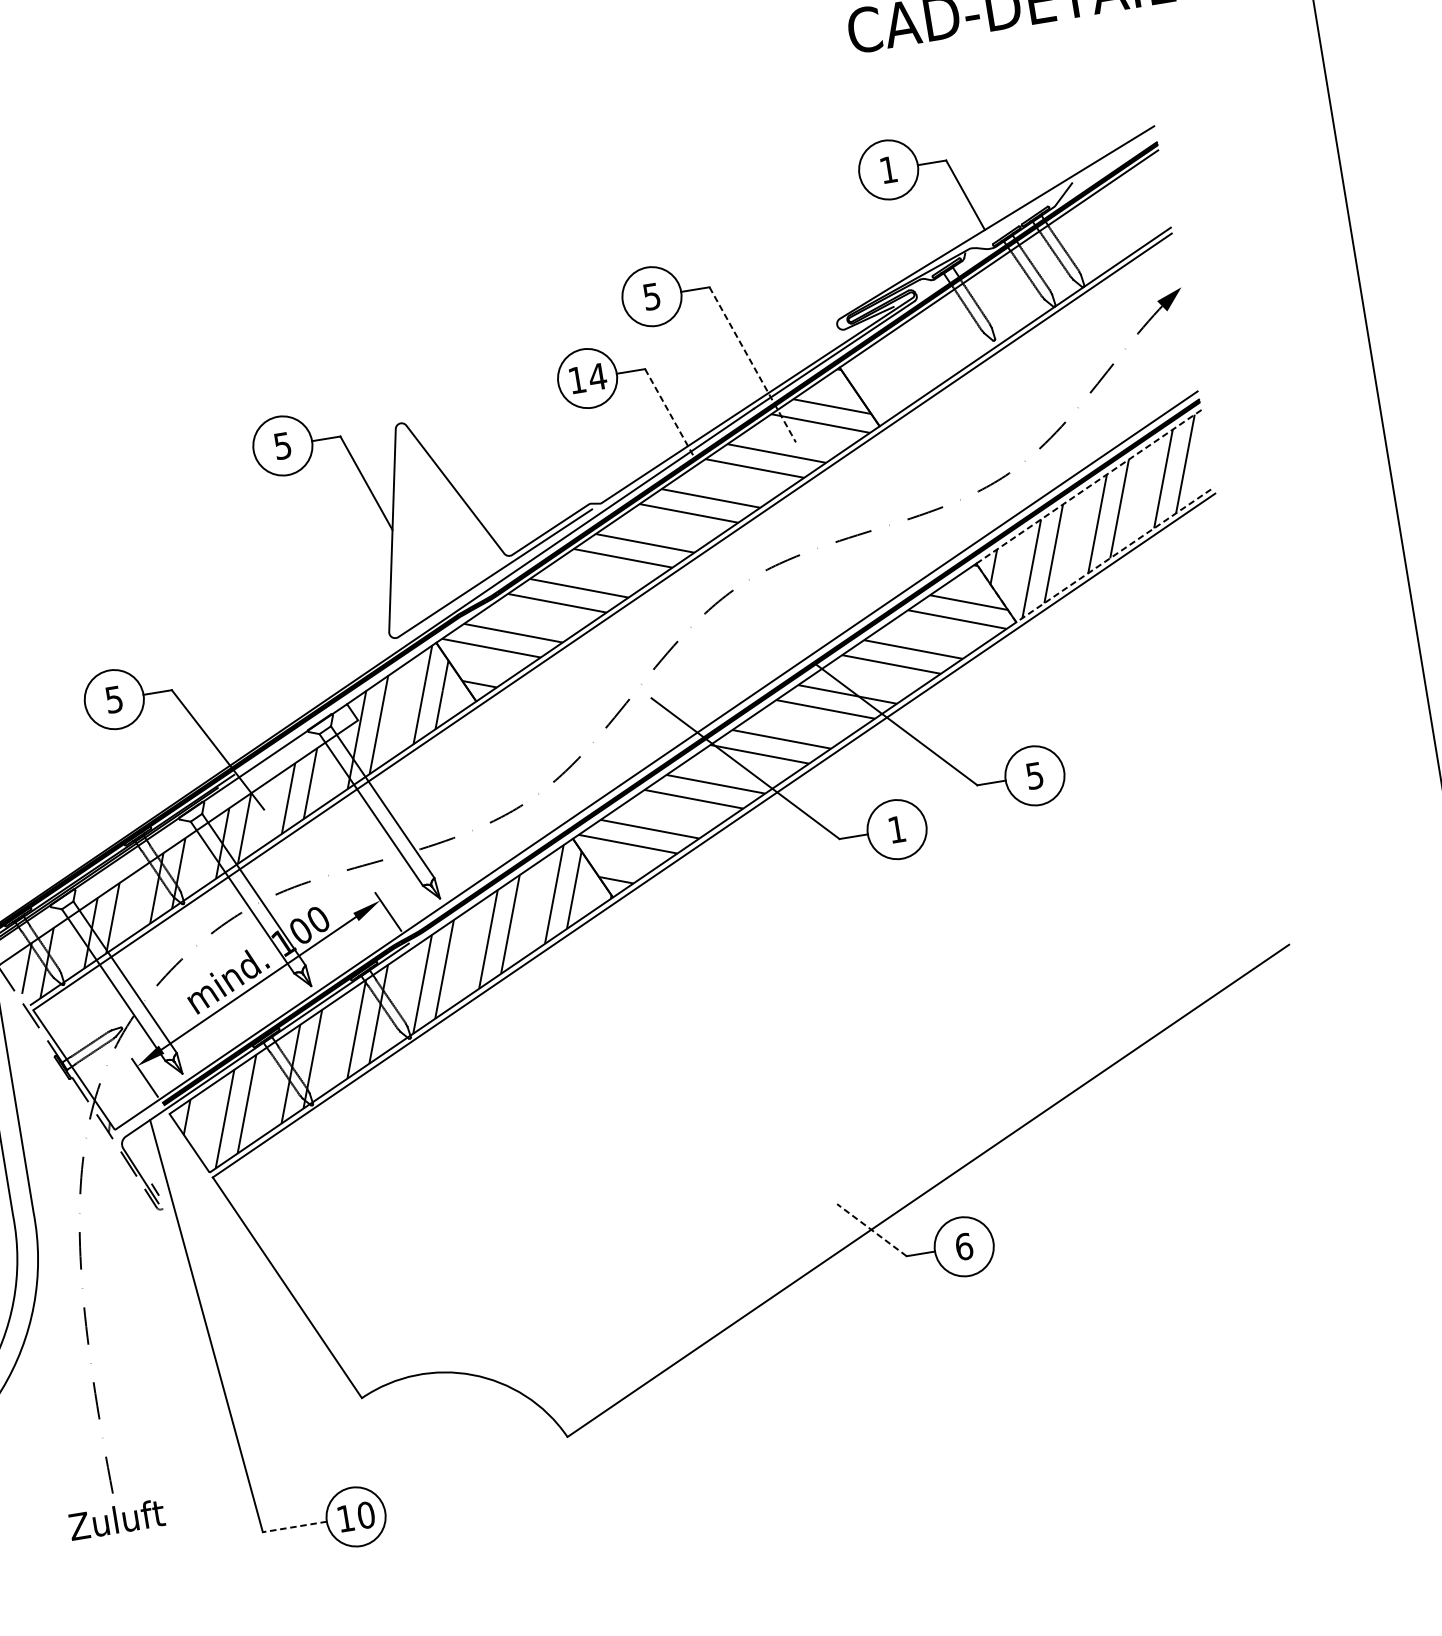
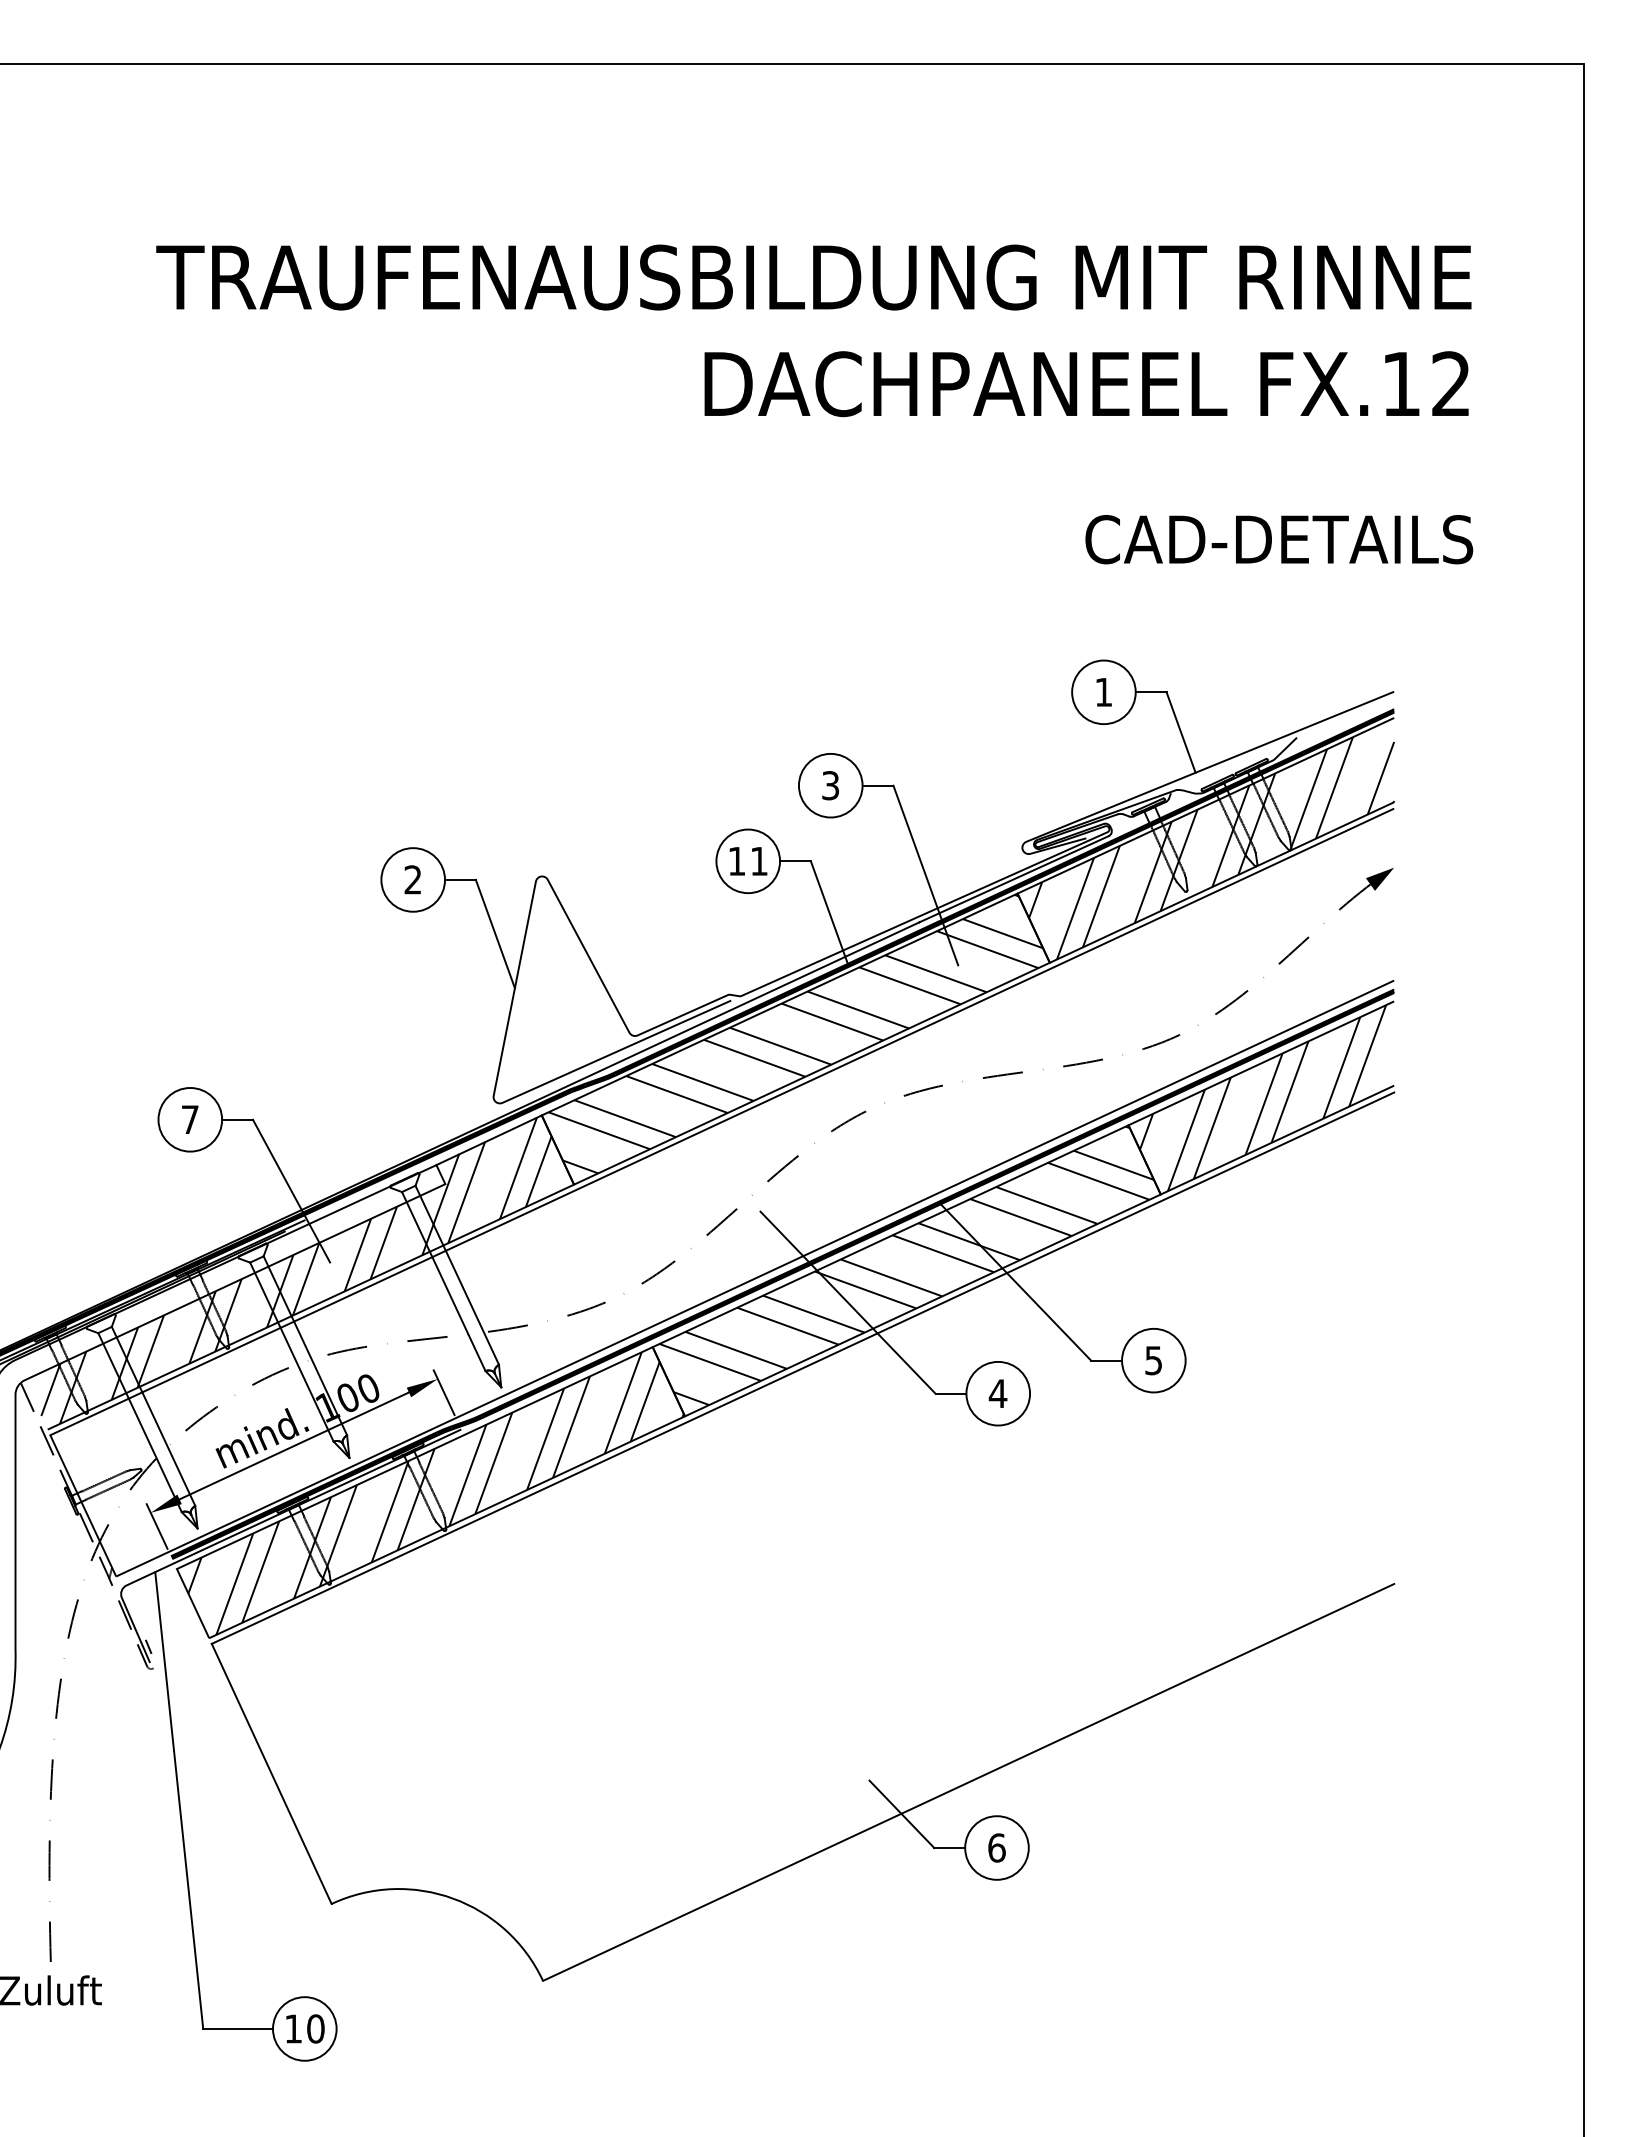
text: (651, 296) -> (830, 785), 5 -> 3
hatch: (1010, 297) -> (1211, 848), added
line: (753, 364) -> (926, 875), dashed -> solid
text: (597, 376) -> (759, 861), 14 -> 11
line: (670, 414) -> (829, 913), dashed -> solid
text: (282, 445) -> (412, 879), 5 -> 2
line: (987, 579) -> (1137, 1144), dashed -> solid
text: (113, 699) -> (189, 1119), 5 -> 7
text: (896, 829) -> (997, 1393), 1 -> 4
line: (871, 1230) -> (901, 1814), dashed -> solid
line: (295, 1526) -> (238, 2028), dashed -> solid

